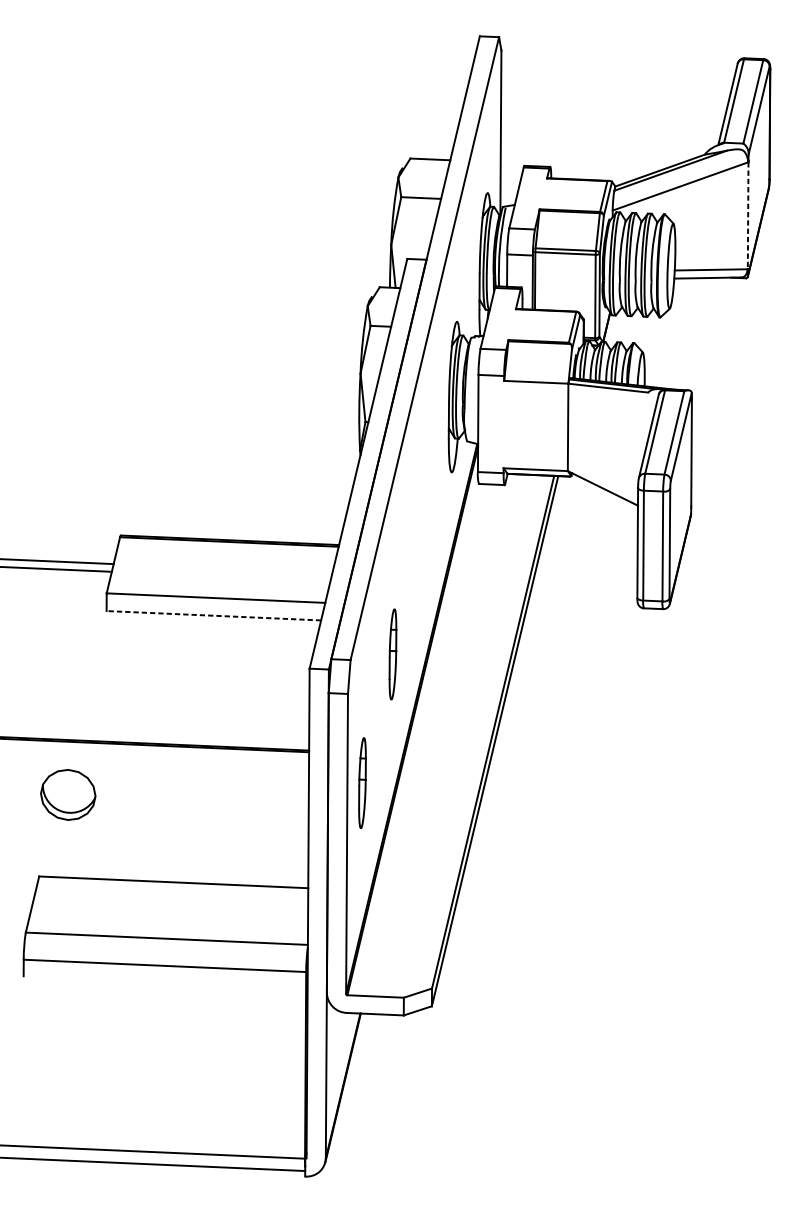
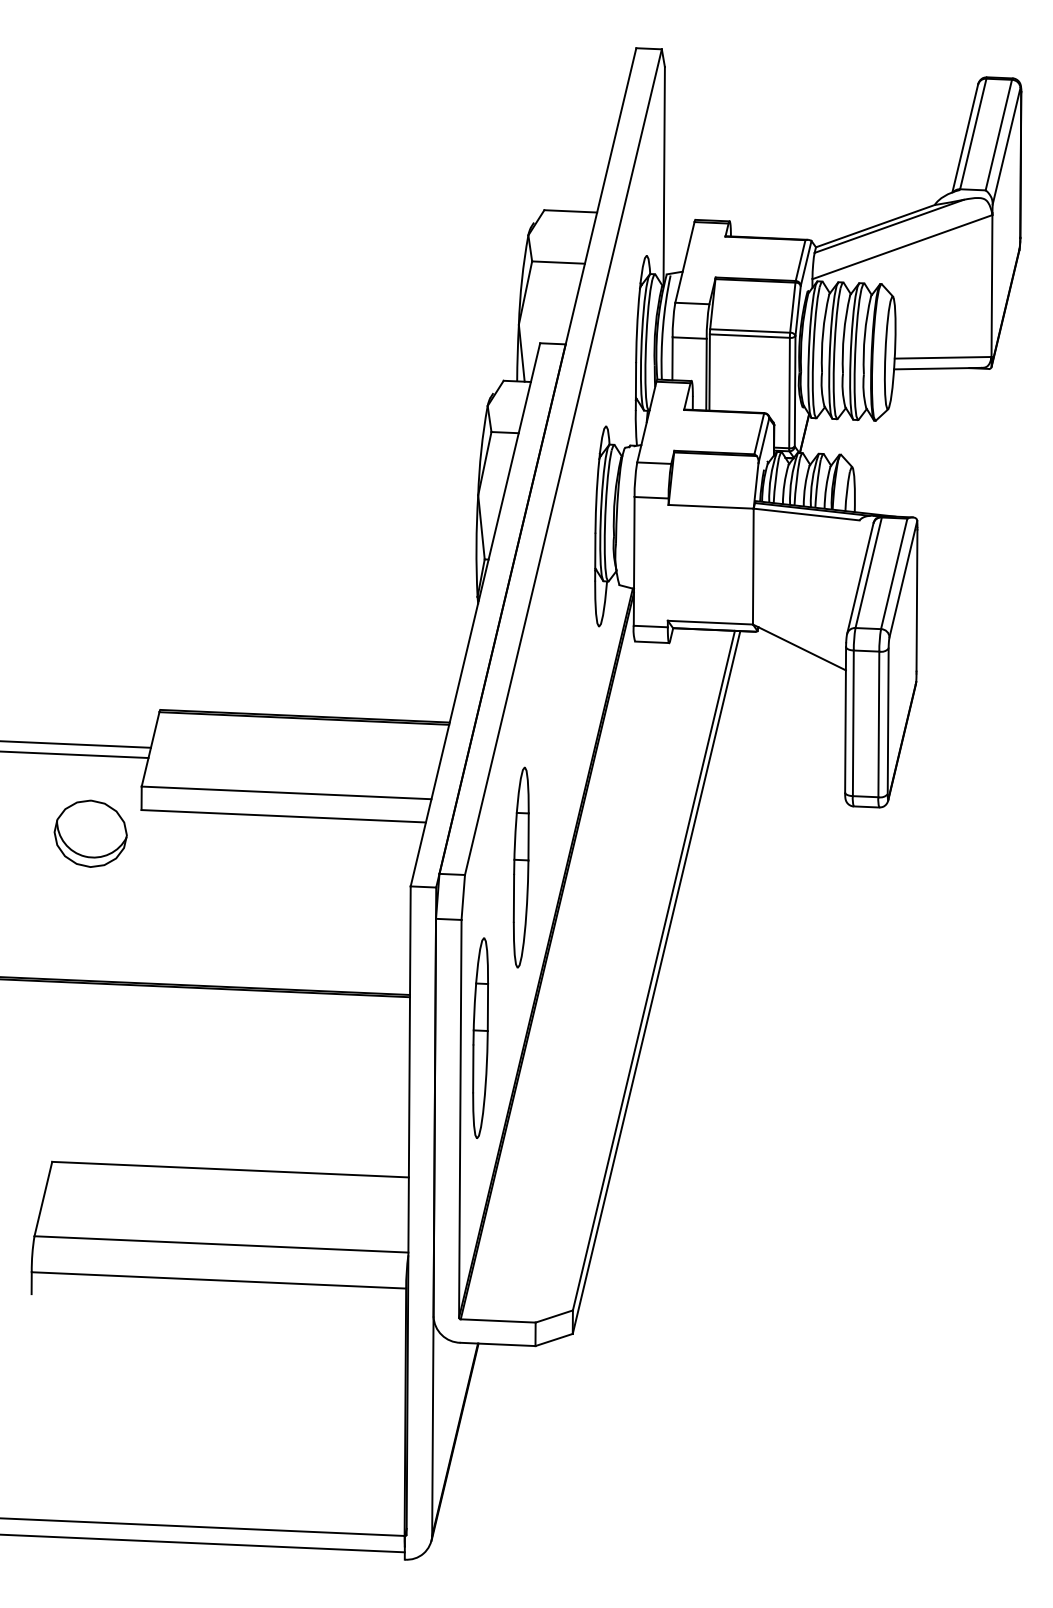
line: (747, 216) -> (991, 286), dashed -> solid
line: (213, 615) -> (283, 816), dashed -> solid
part: (392, 654) -> (520, 867), size x1.67
part: (362, 782) -> (480, 1037), size x1.67
part: (68, 794) -> (90, 833), moved

